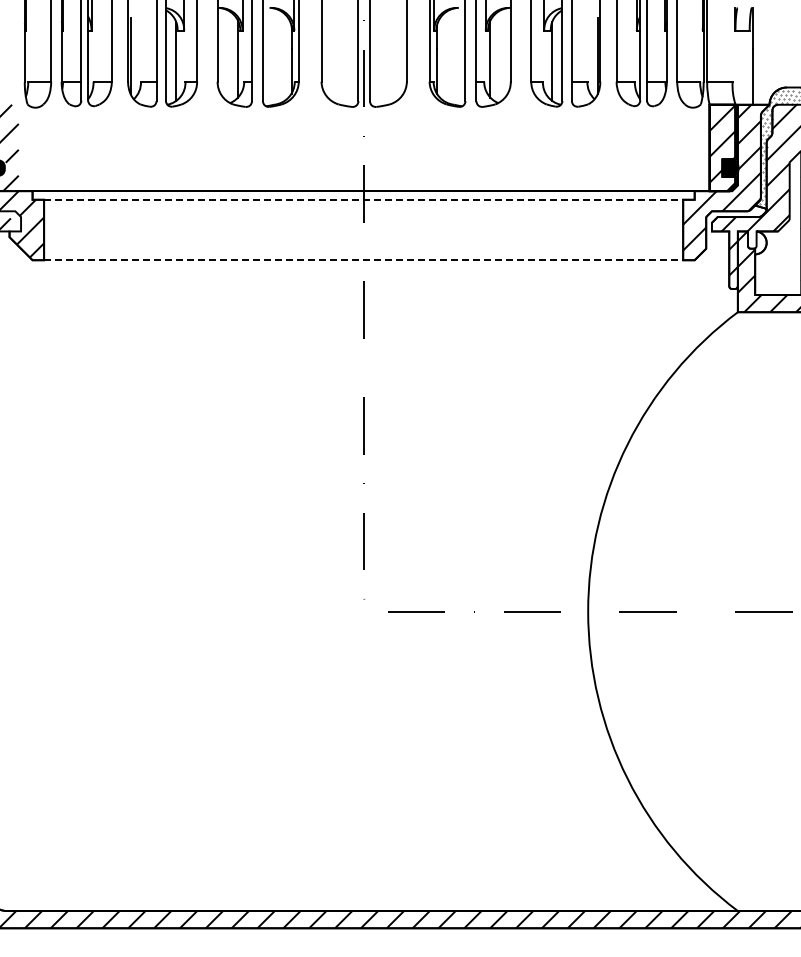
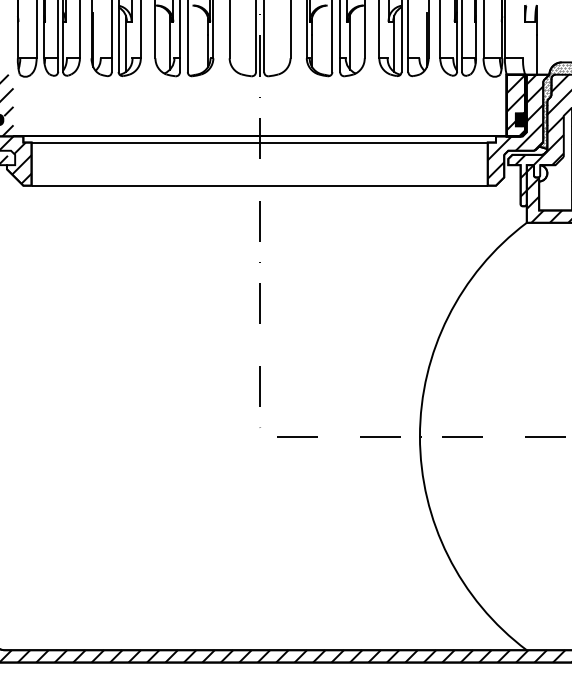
line: (363, 199) -> (259, 142), dashed -> solid
line: (363, 260) -> (259, 185), dashed -> solid

